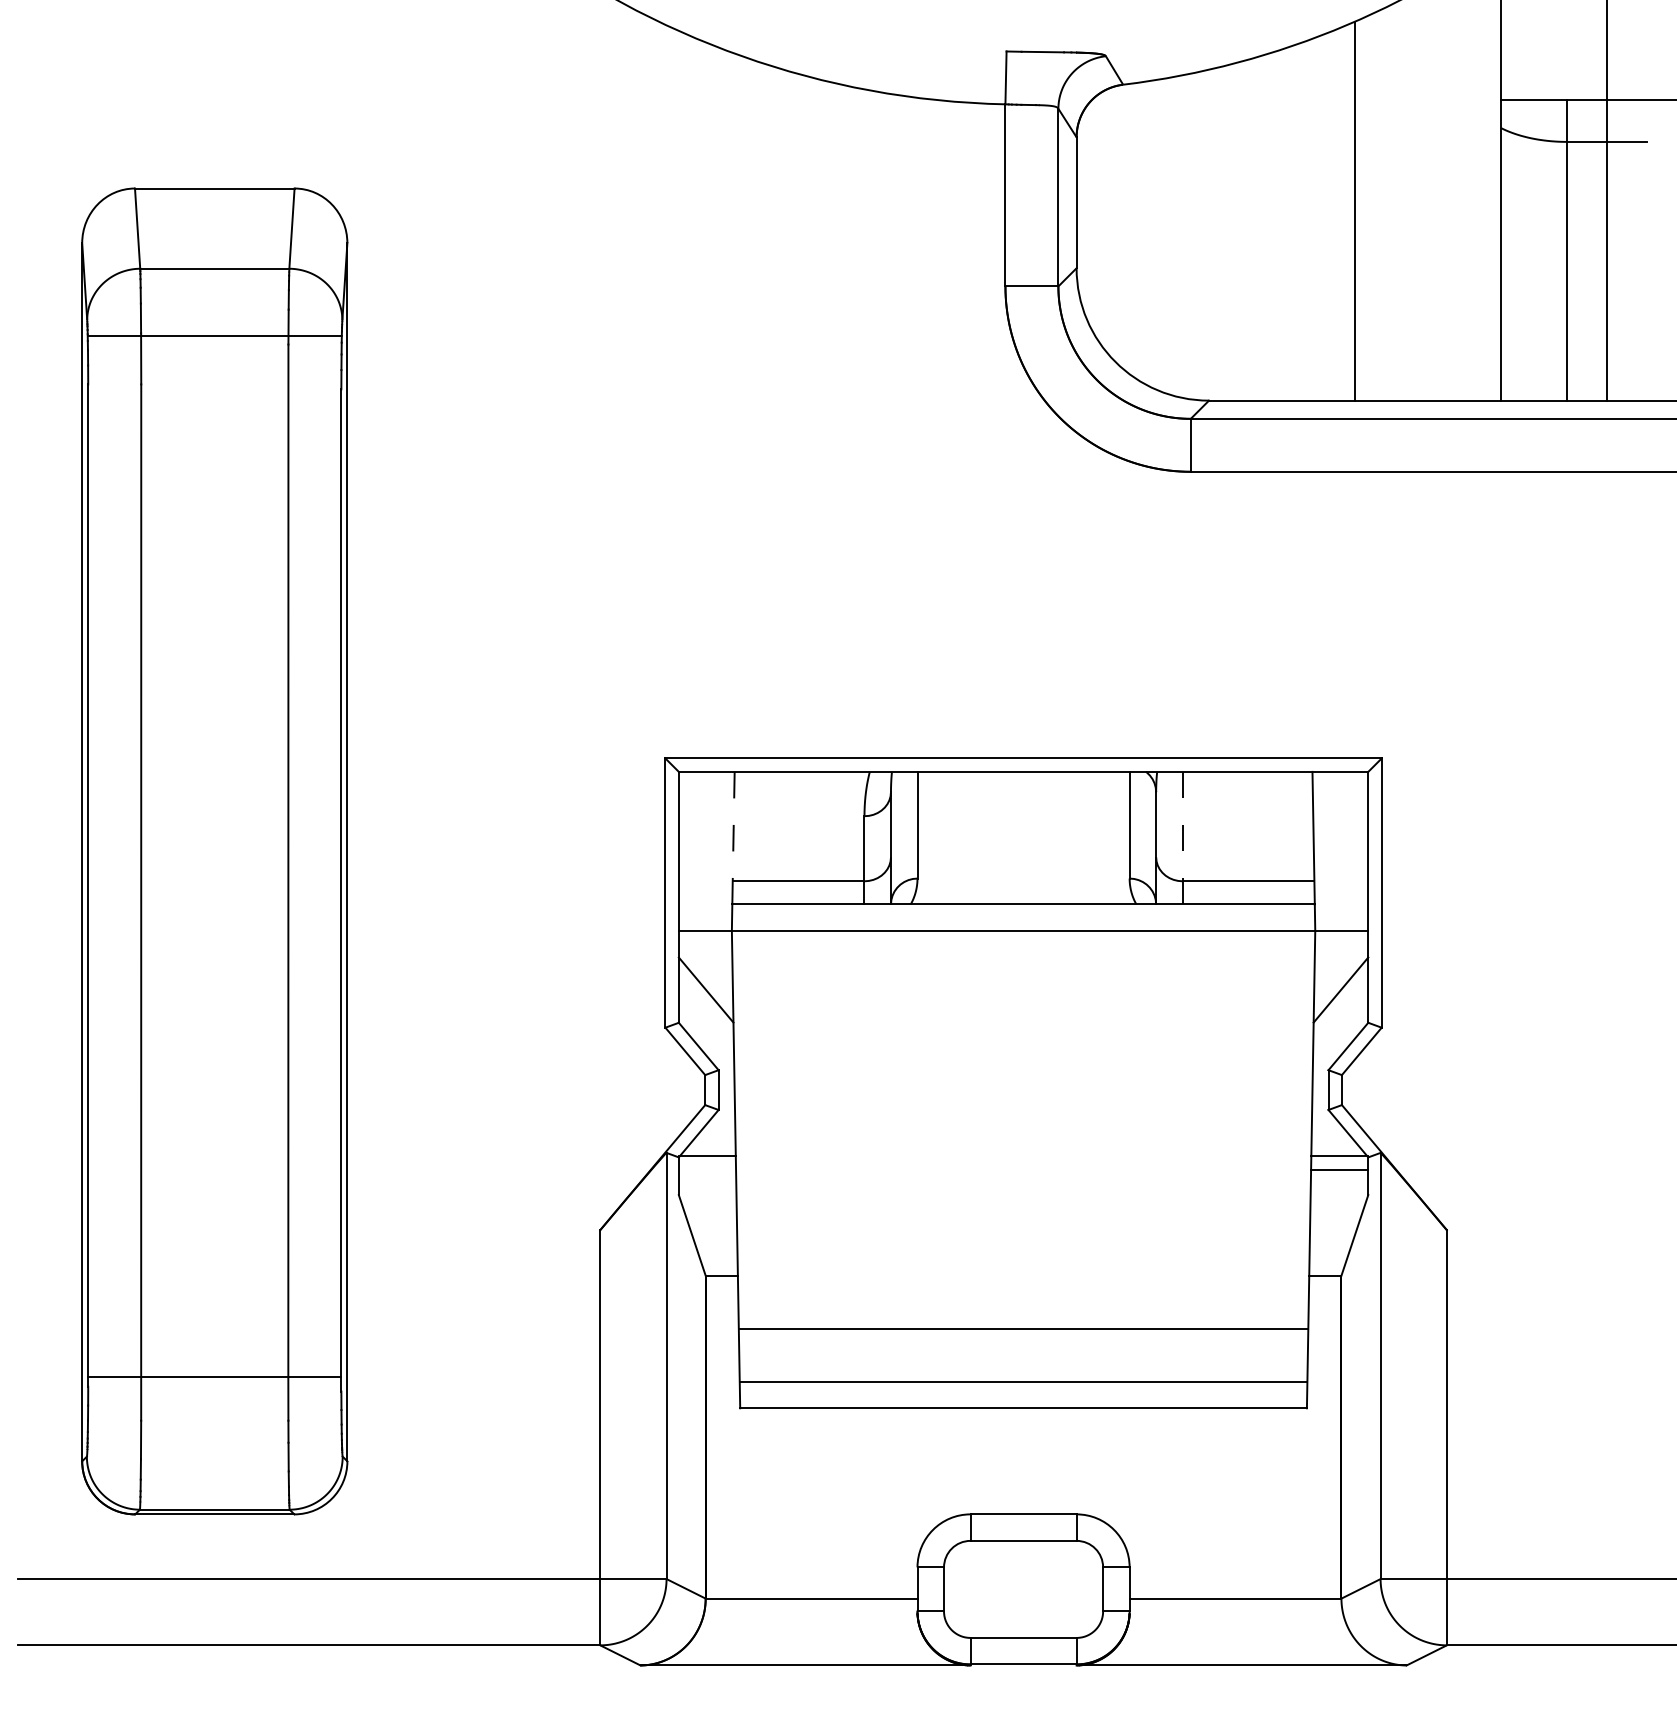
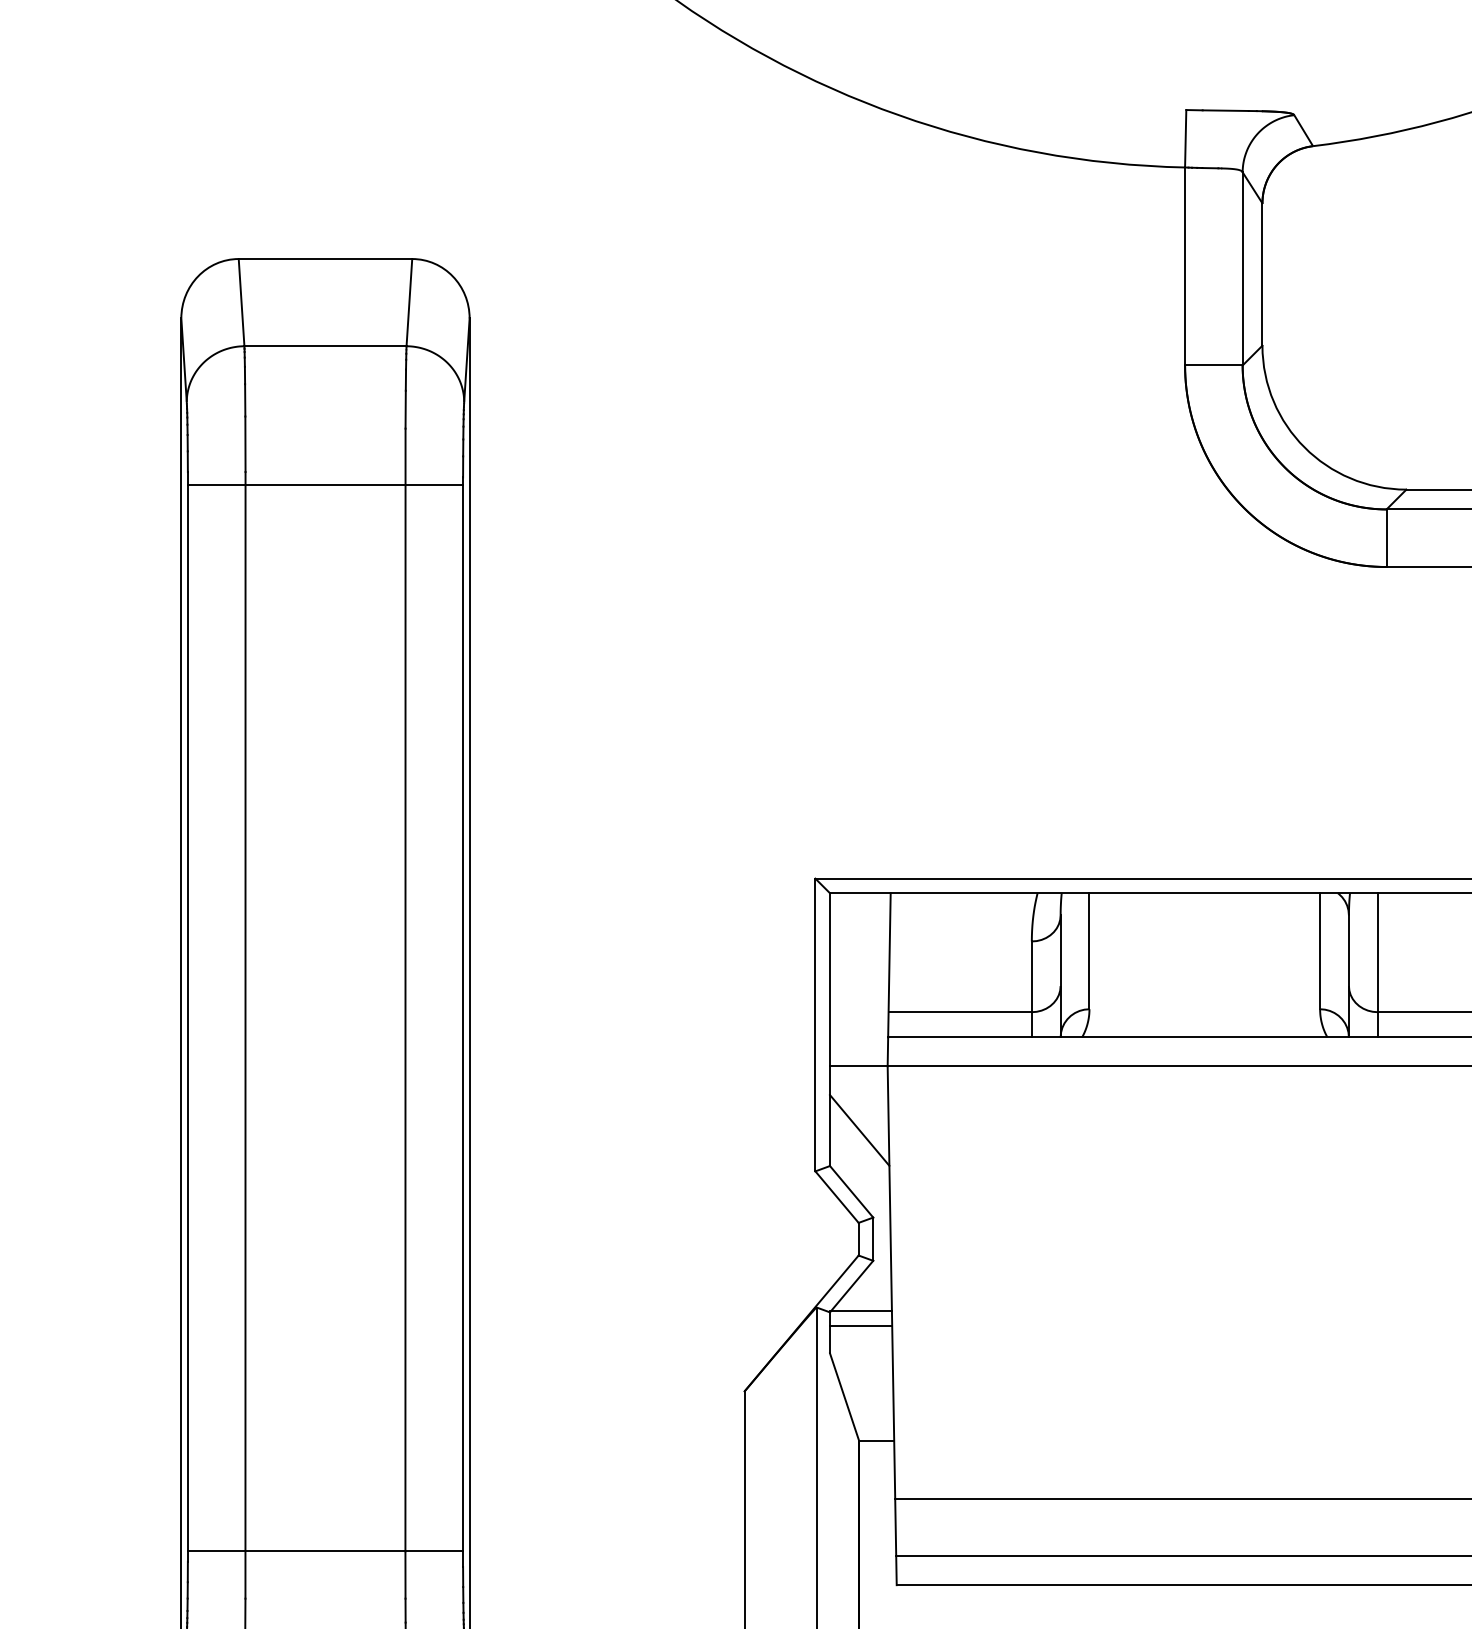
line: (214, 335) -> (325, 485), moved
line: (733, 837) -> (889, 964), dashed -> solid
line: (1182, 837) -> (1377, 964), dashed -> solid
line: (707, 1169) -> (861, 1325), added

